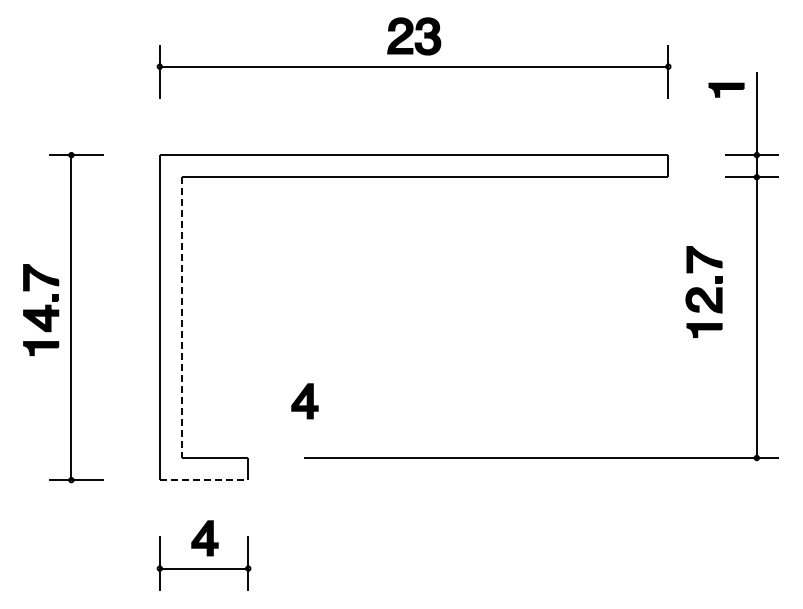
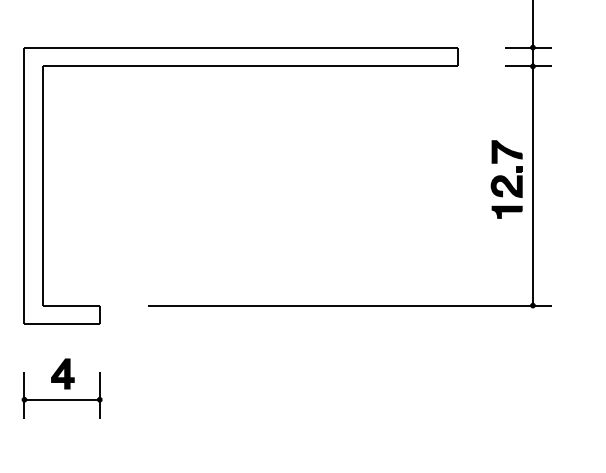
part: (703, 291) -> (506, 179), moved
line: (181, 318) -> (42, 186), dashed -> solid
part: (304, 401) -> (147, 257), removed
line: (204, 480) -> (62, 324), dashed -> solid

